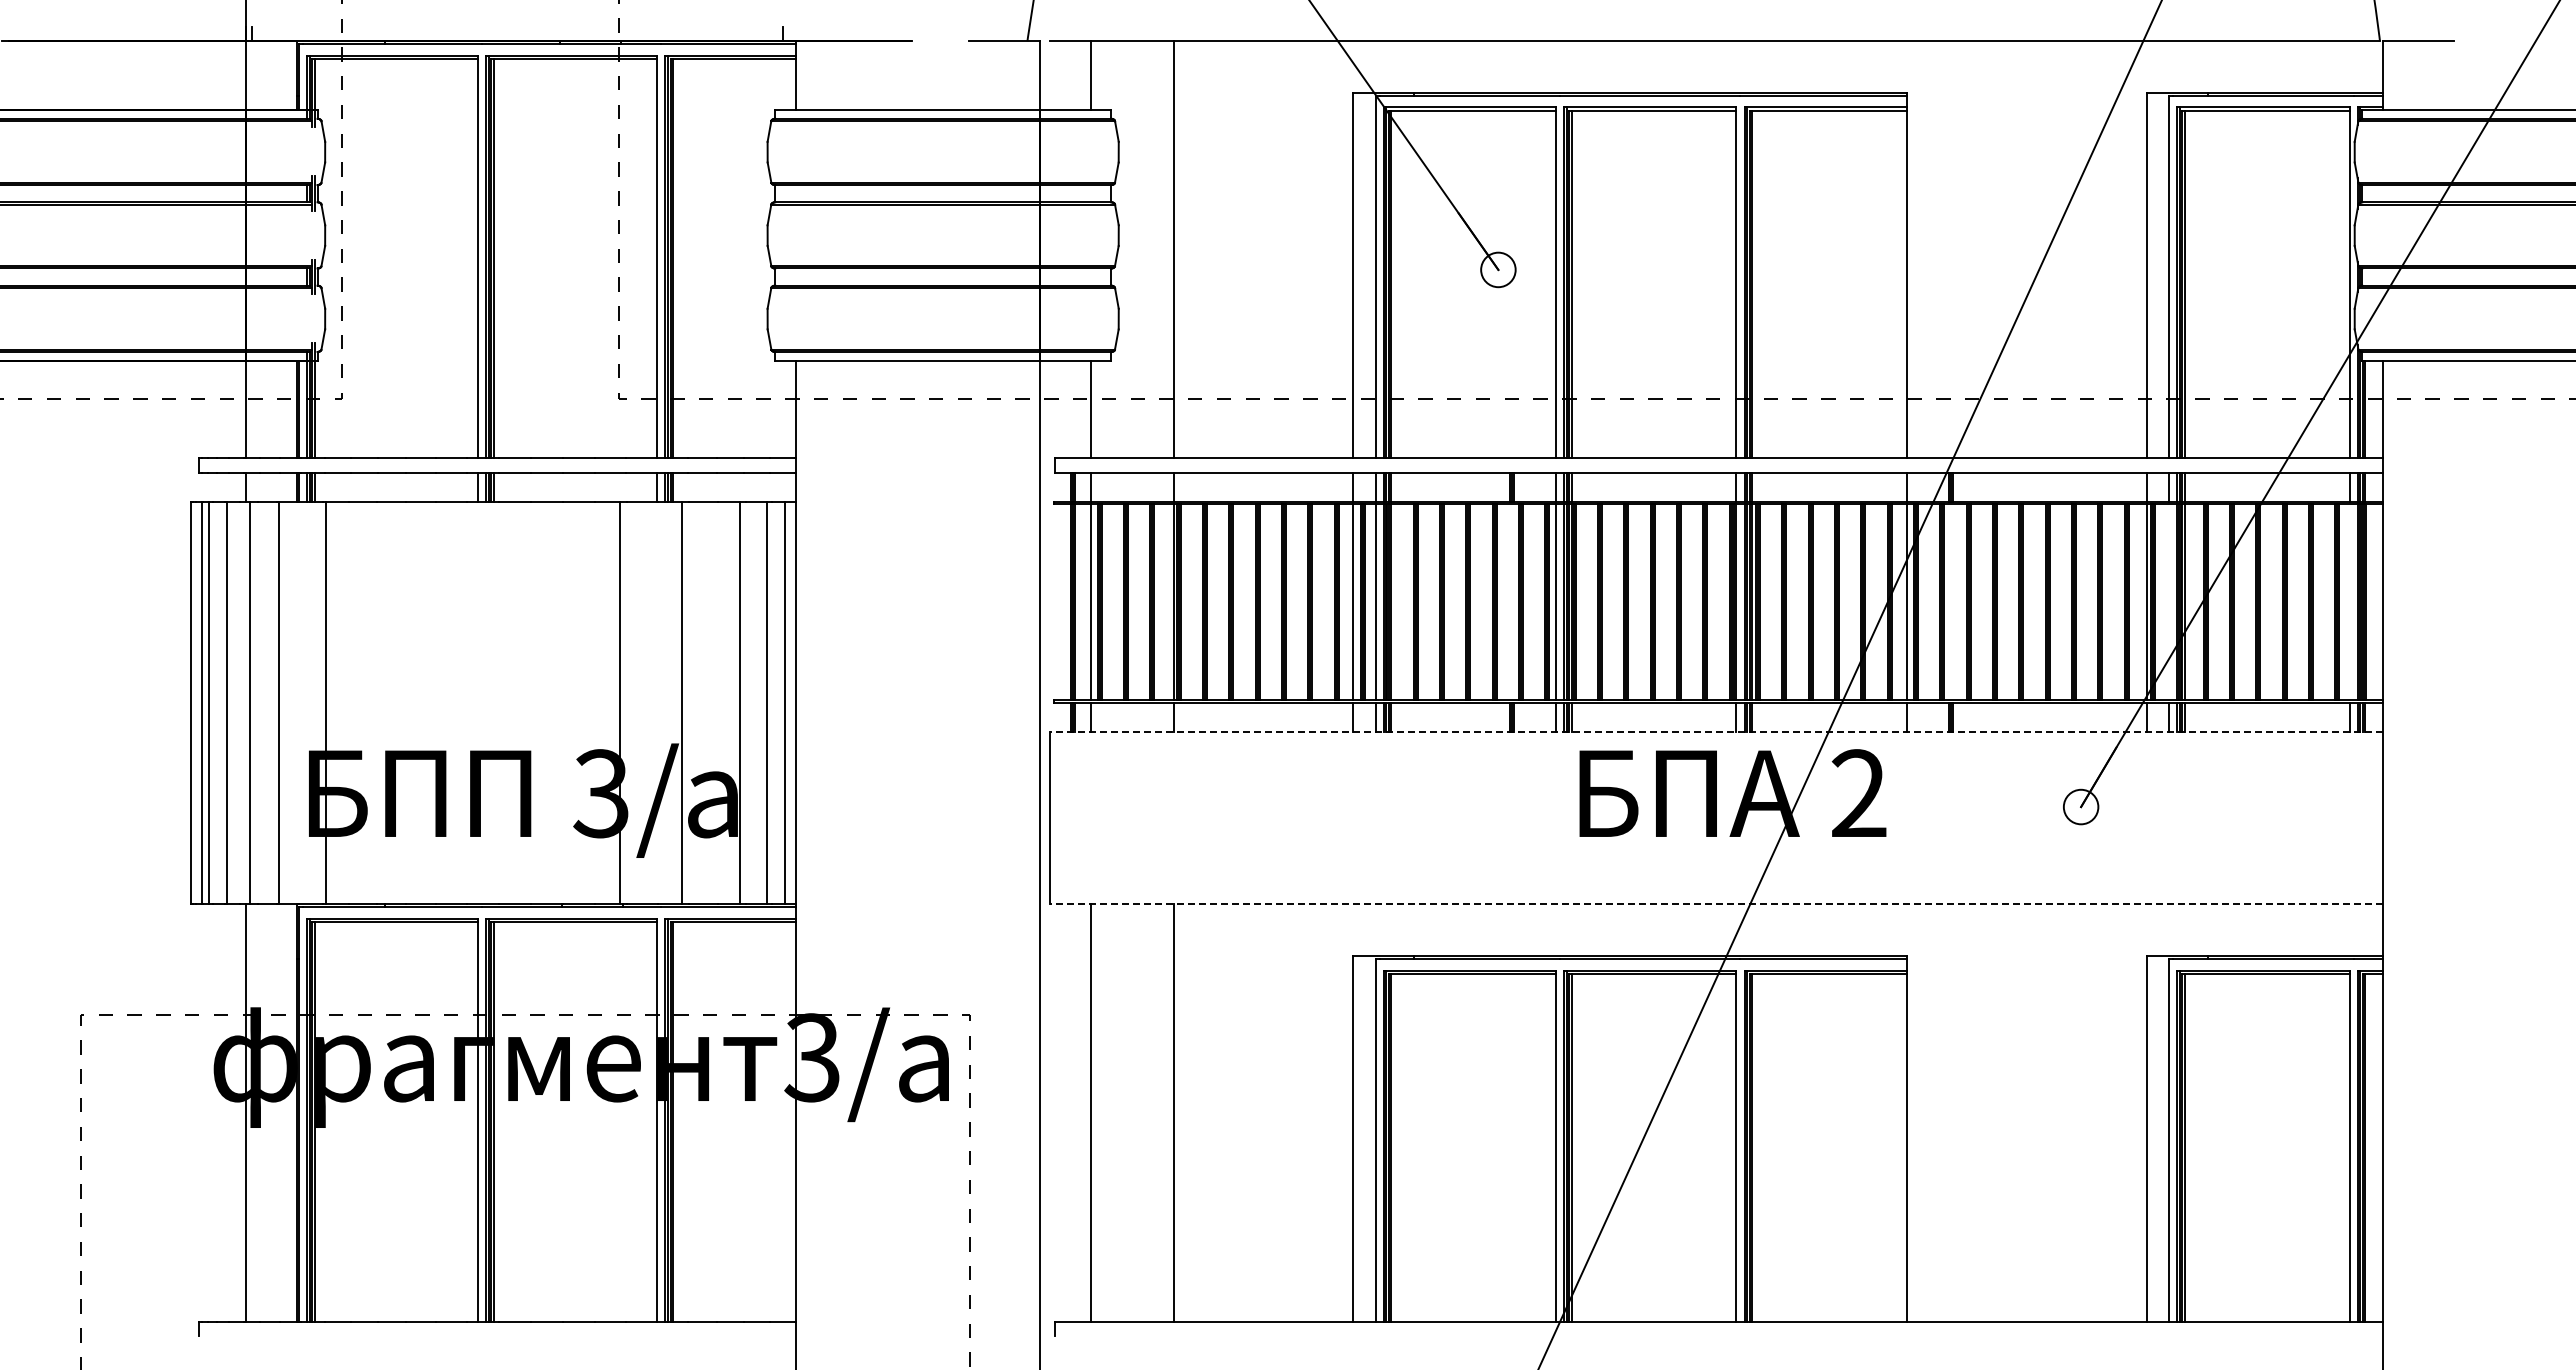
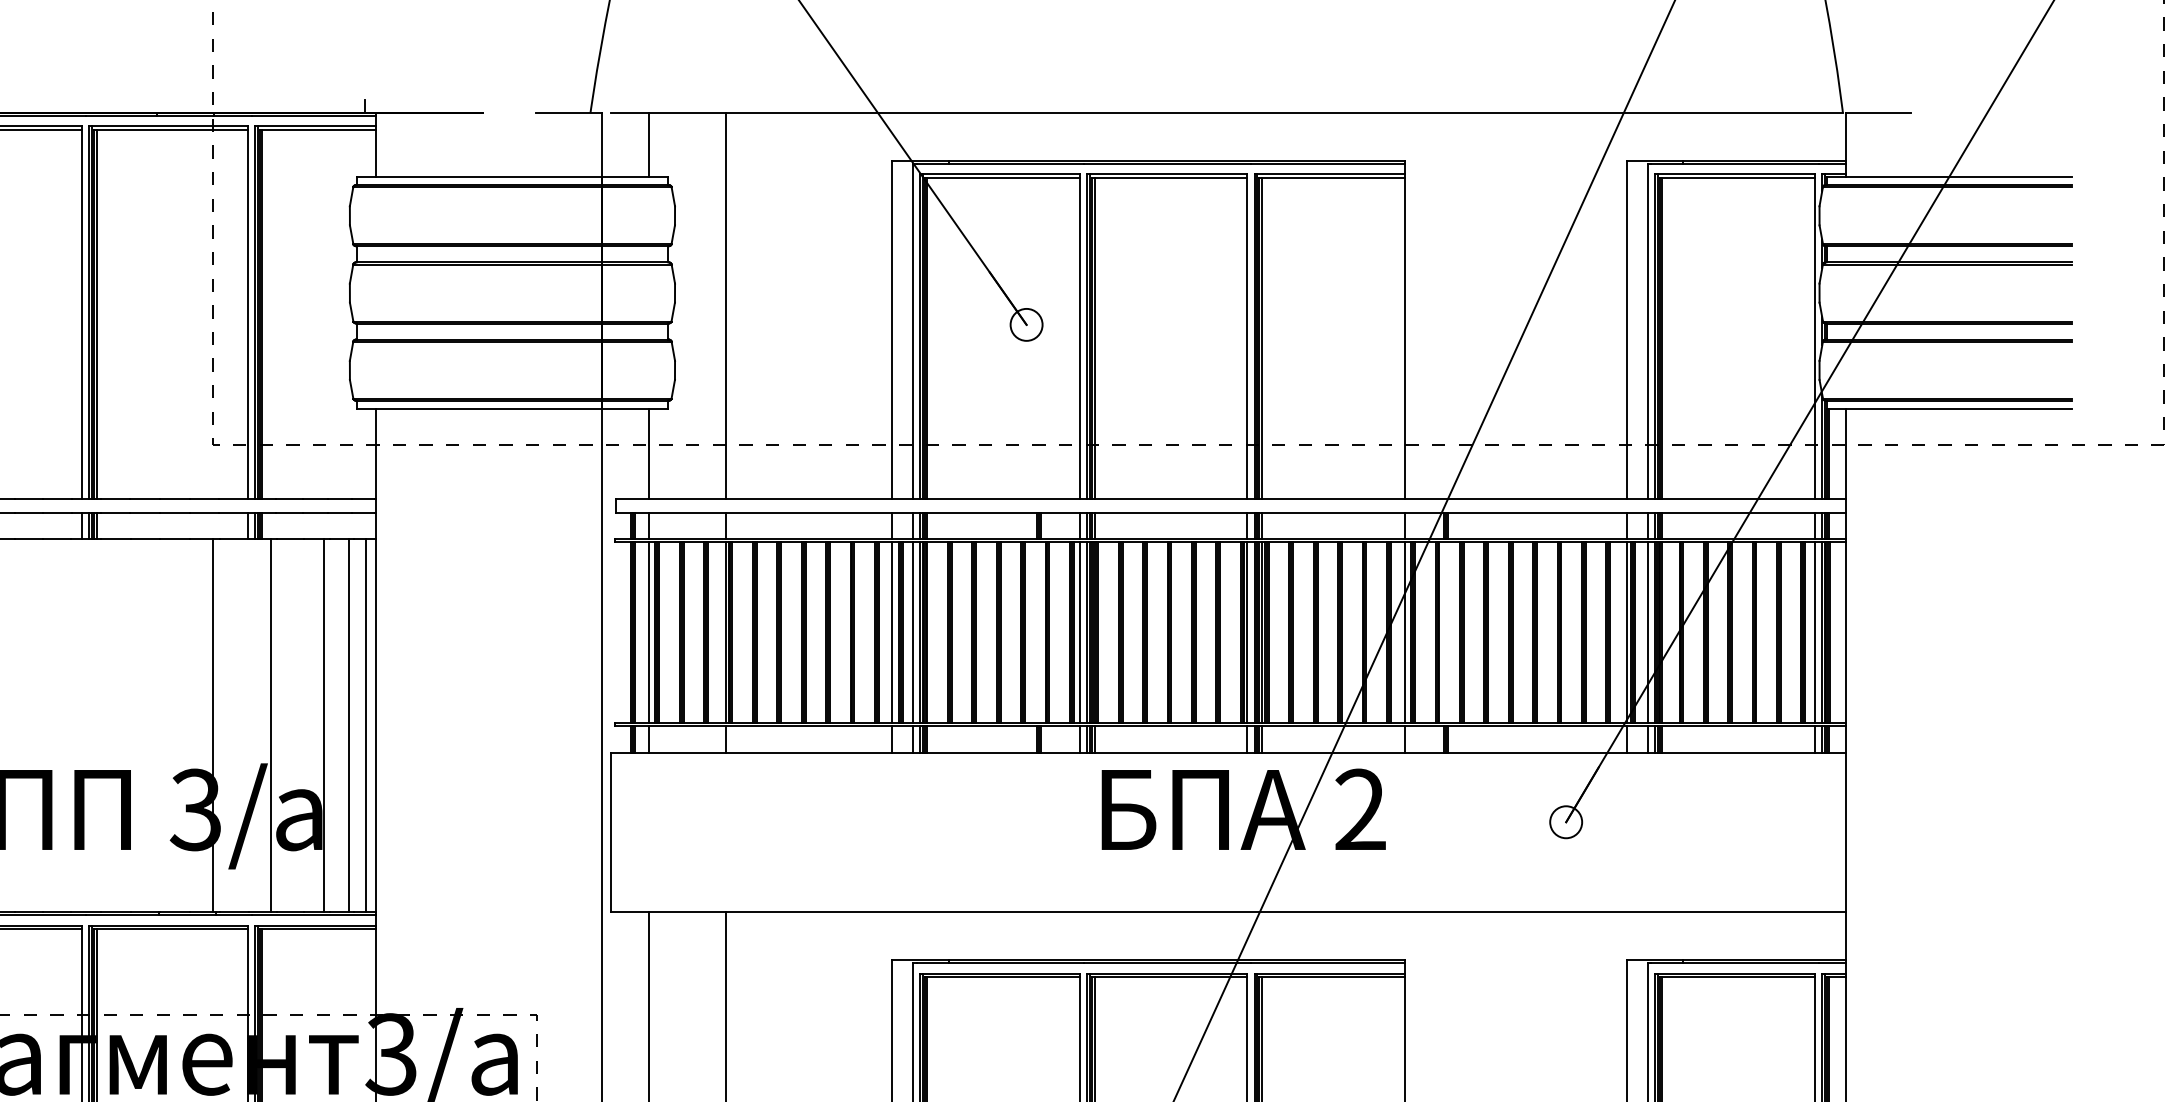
line: (2169, 602) -> (1648, 632), added
line: (2349, 602) -> (1814, 632), added
line: (1715, 731) -> (1227, 752), dashed -> solid
line: (1715, 904) -> (1227, 912), dashed -> solid

